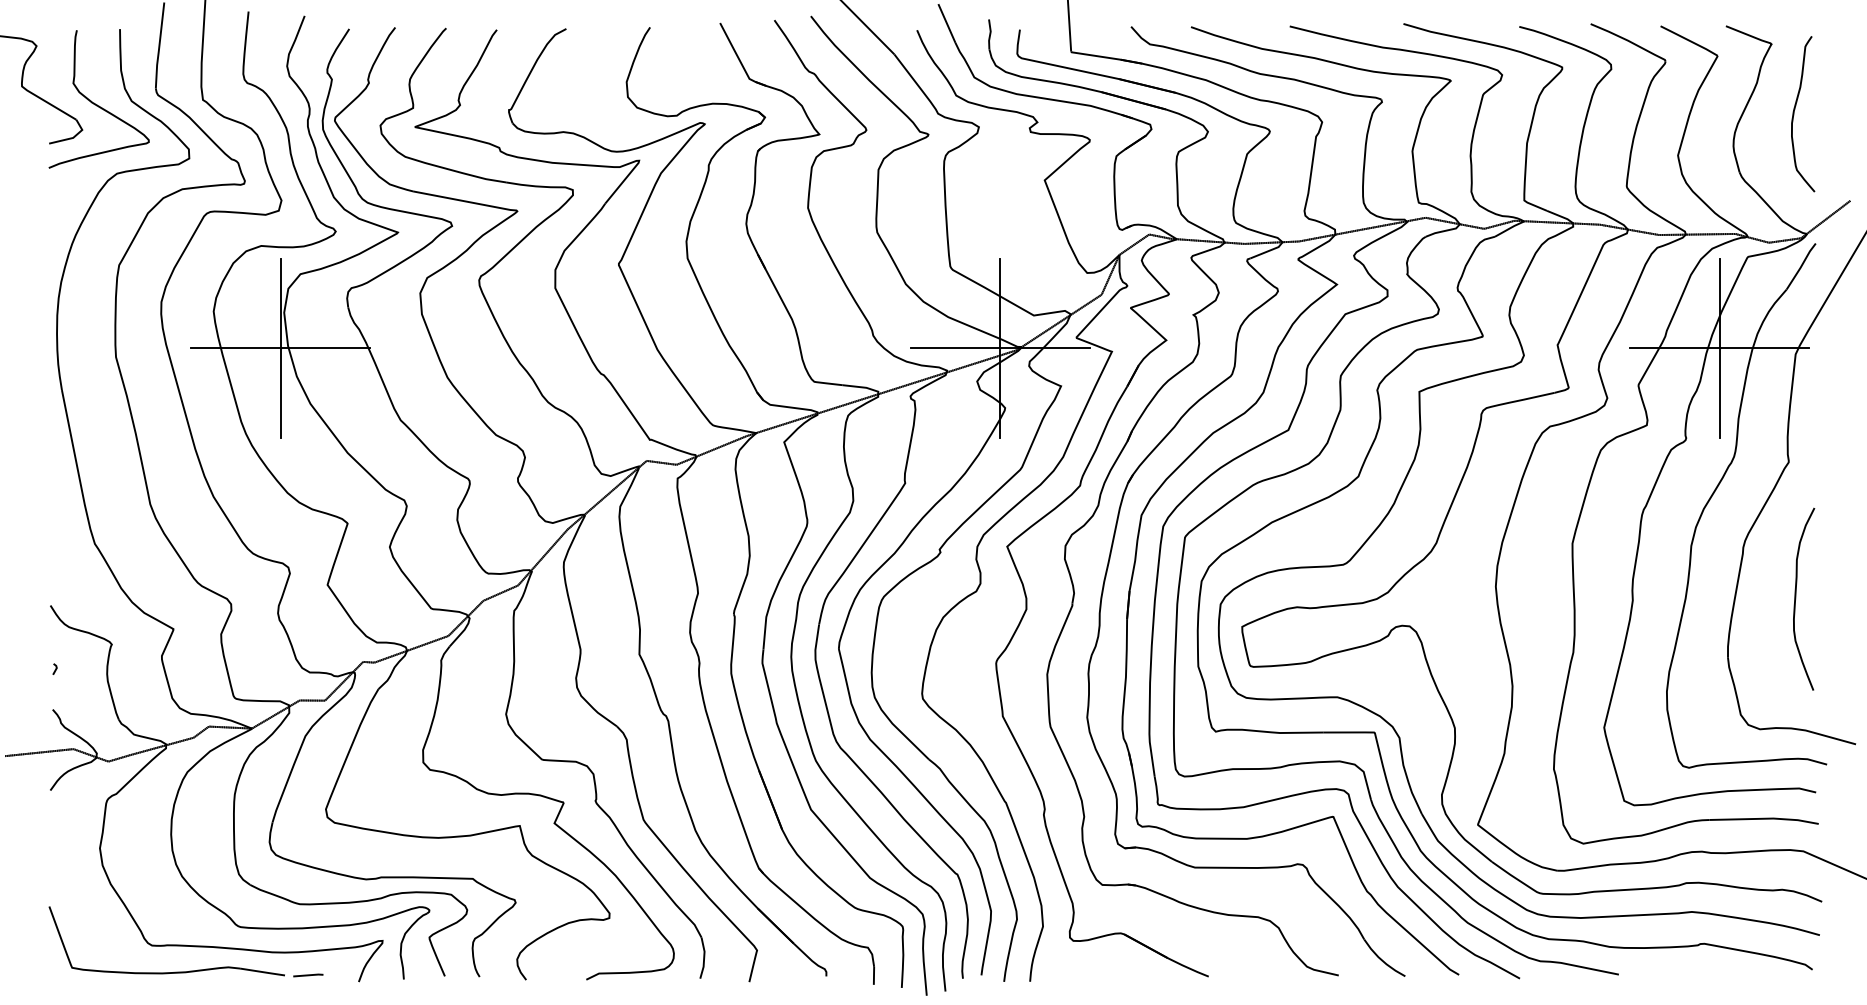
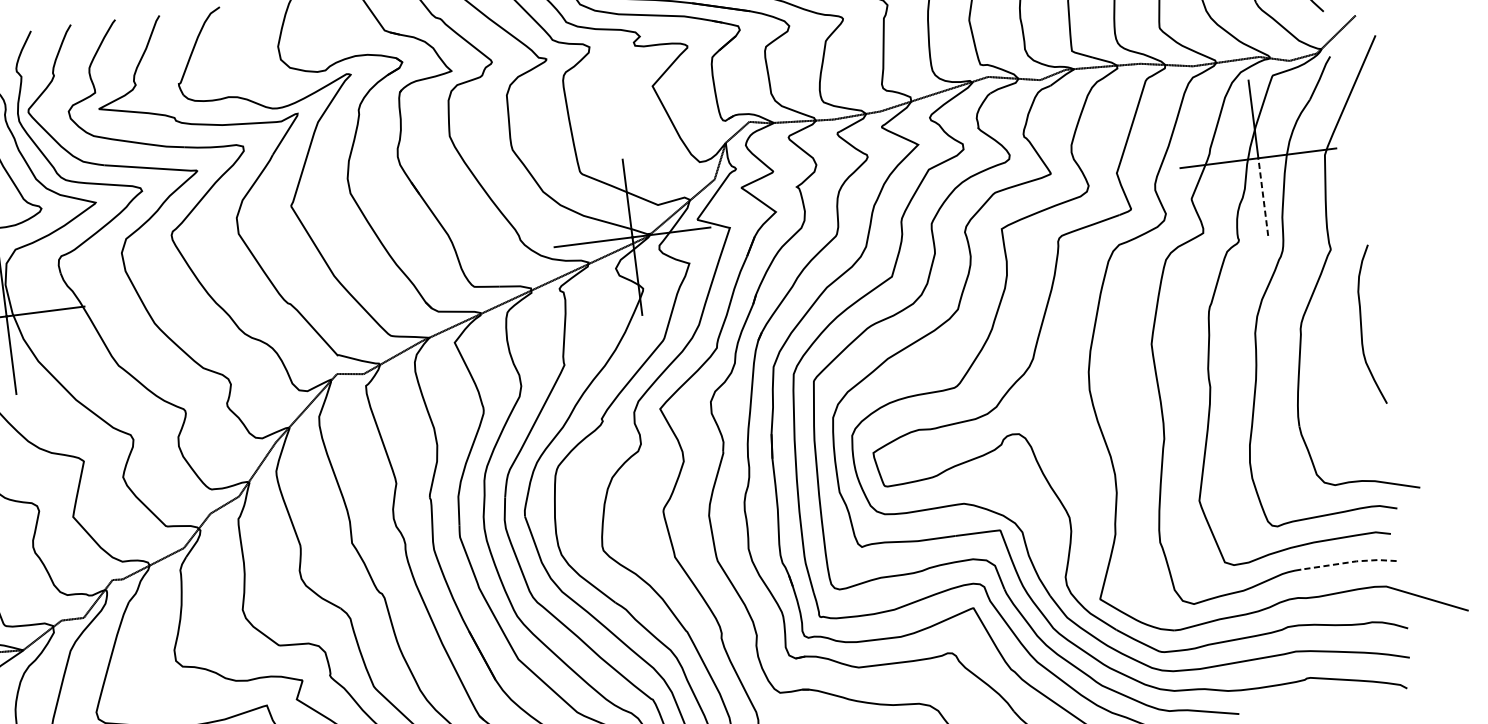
line: (1719, 393) -> (1262, 197), solid -> dashed
curve: (1796, 598) -> (1362, 325), moved
line: (1765, 818) -> (1349, 562), solid -> dashed

